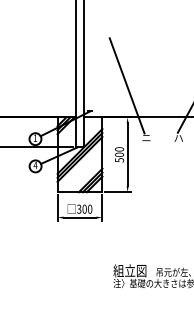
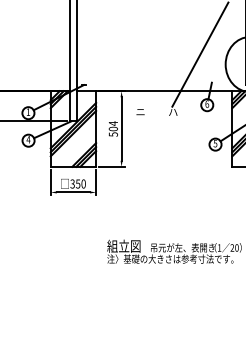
line: (126, 86) -> (120, 59), removed
text: (119, 149) -> (113, 123), 500 -> 504
text: (84, 208) -> (77, 183), 300 -> 350

